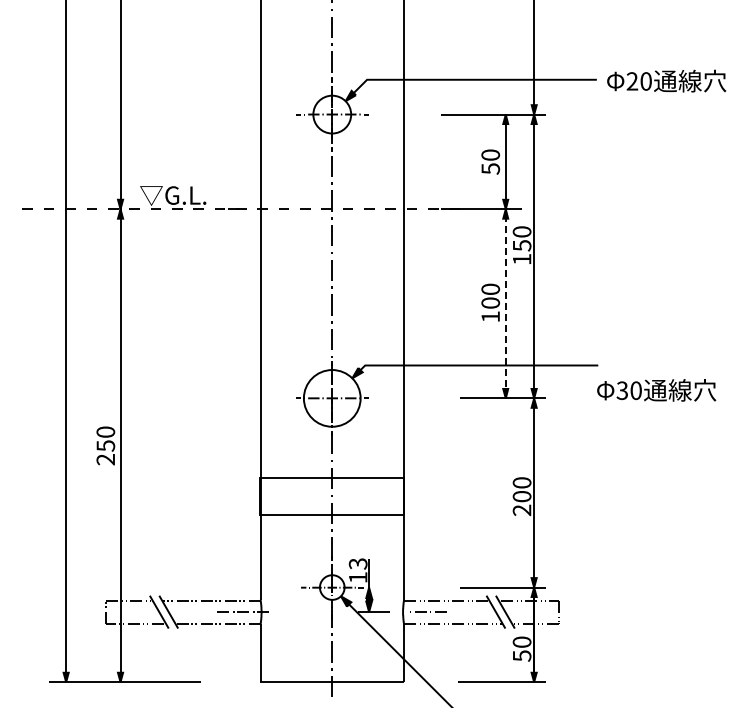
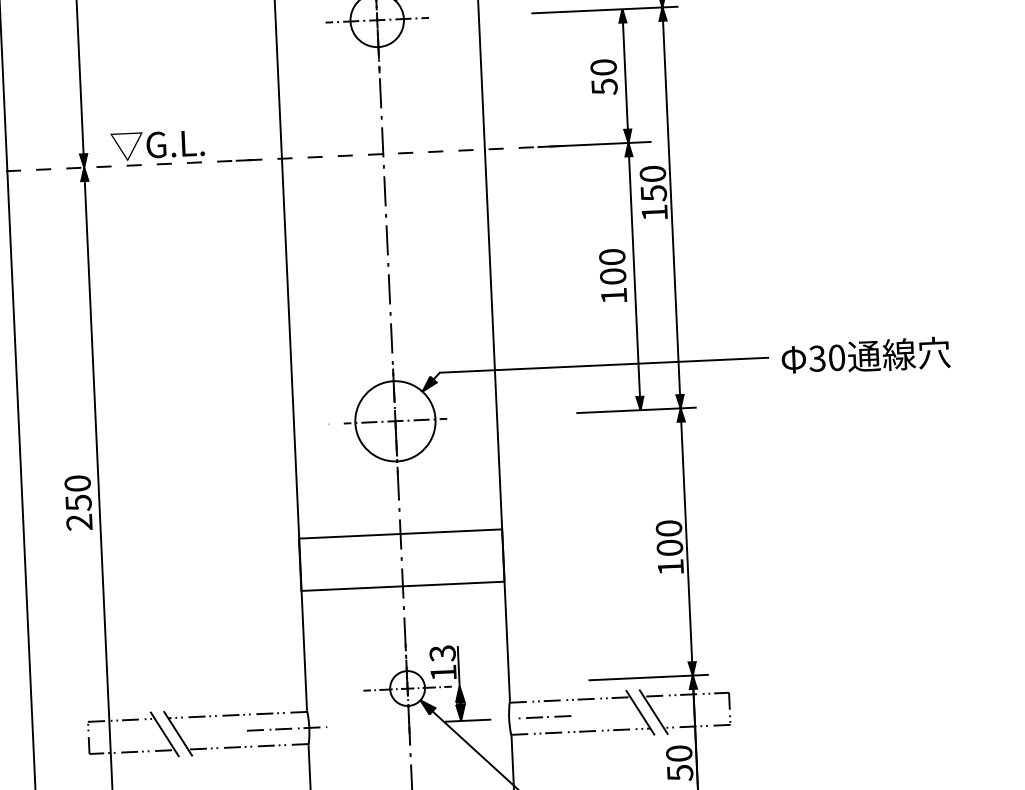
line: (505, 303) -> (634, 276), dashed -> solid
text: (656, 390) -> (865, 356), moved
text: (521, 510) -> (669, 567), 200 -> 100

